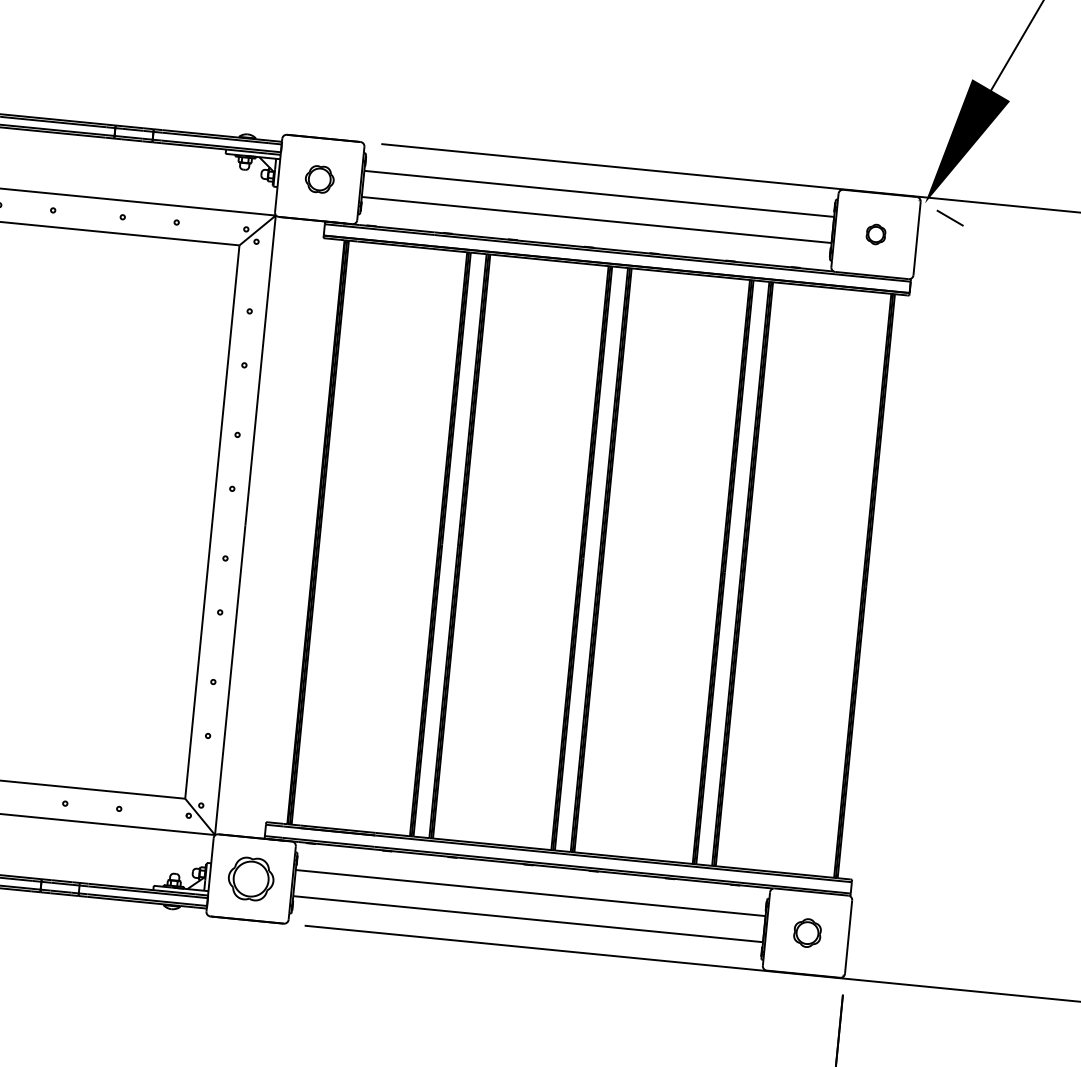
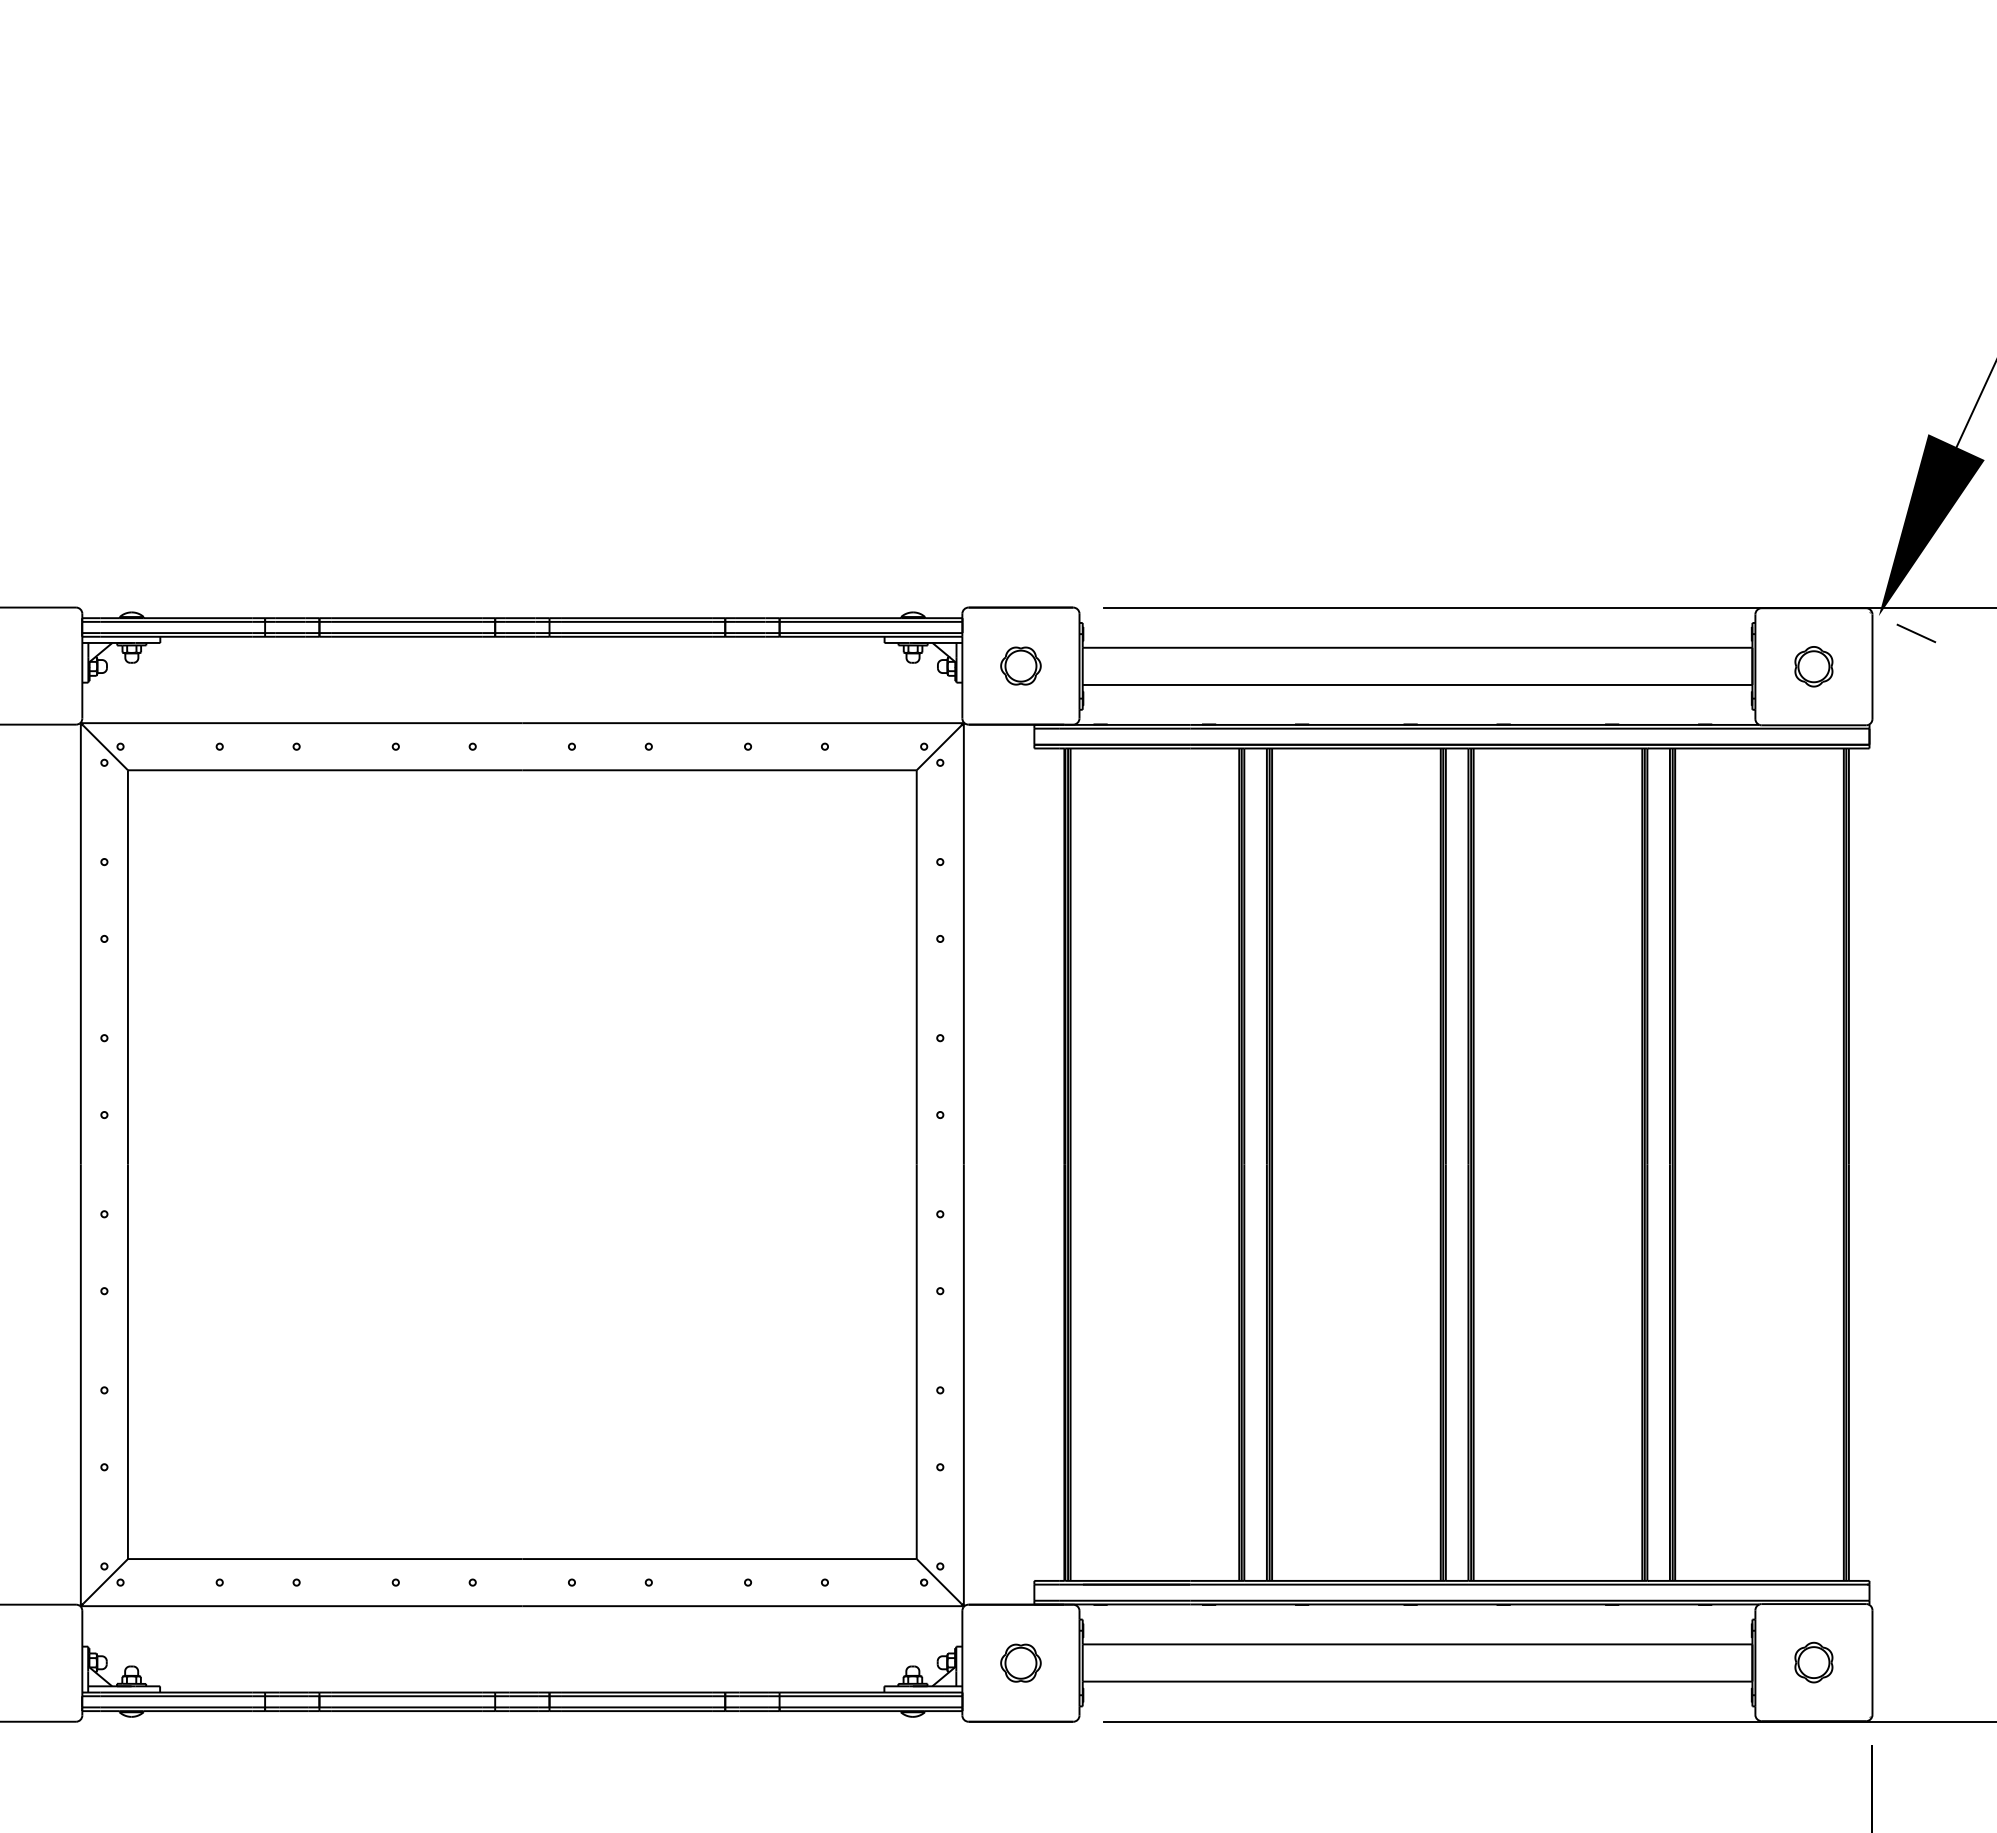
part: (875, 234) -> (1813, 666), size x1.43
part: (250, 878) -> (1020, 1662), size x0.62

